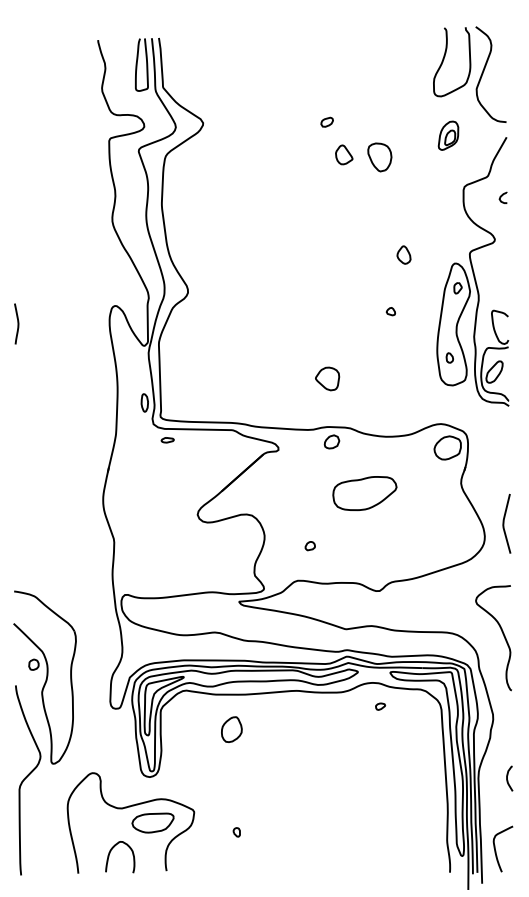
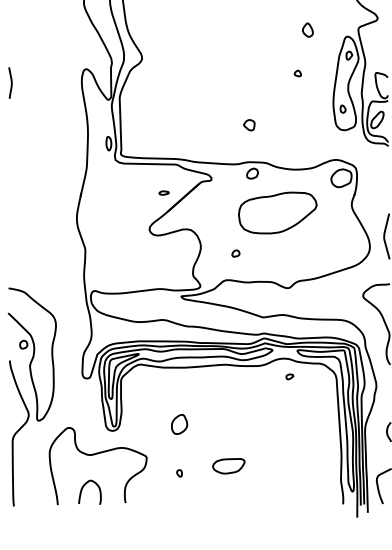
part: (327, 378) -> (249, 124), size x0.6
part: (167, 440) -> (163, 193), moved
part: (364, 493) -> (277, 213), size x1.6
part: (231, 729) -> (179, 424), moved
part: (152, 822) -> (228, 465), moved

